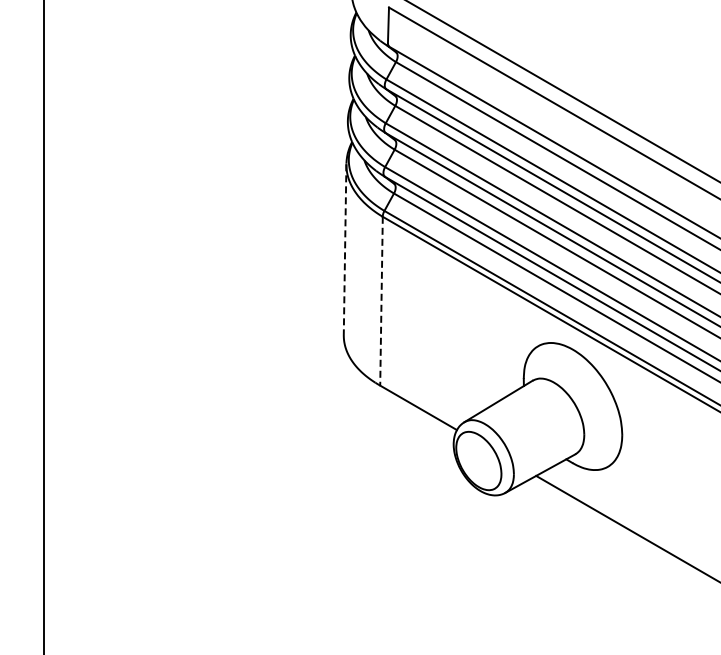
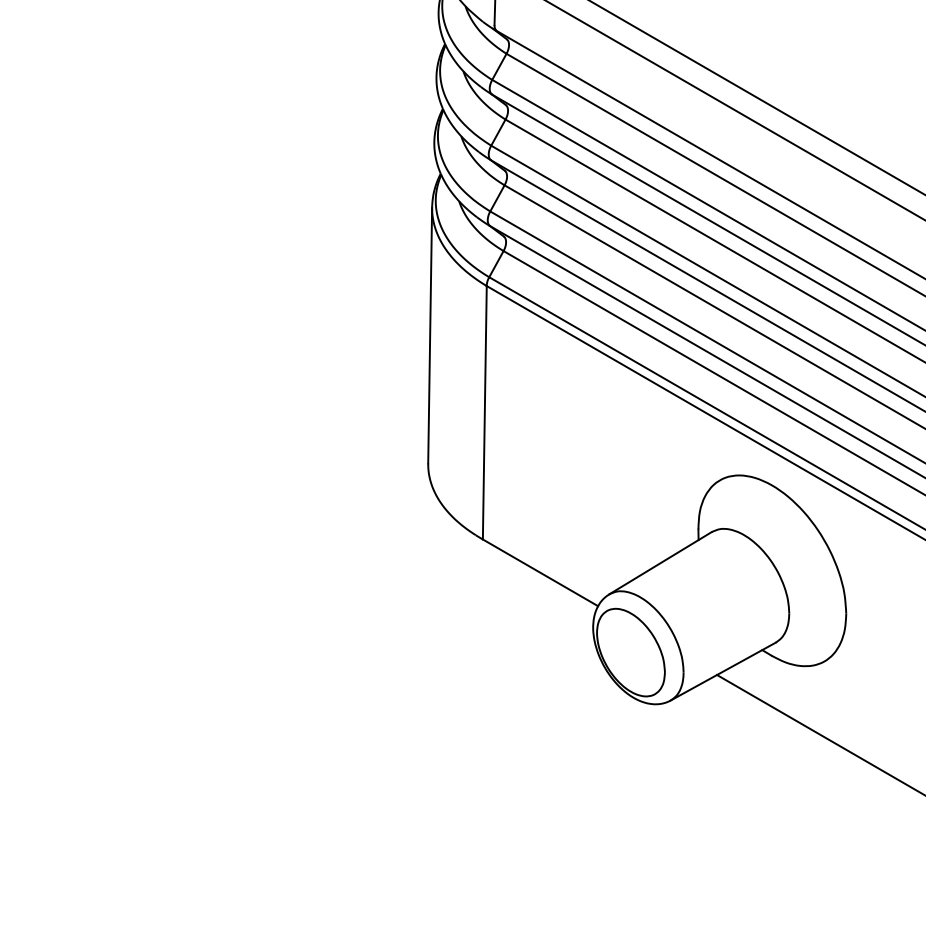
line: (345, 250) -> (430, 336), dashed -> solid
line: (381, 301) -> (484, 413), dashed -> solid

